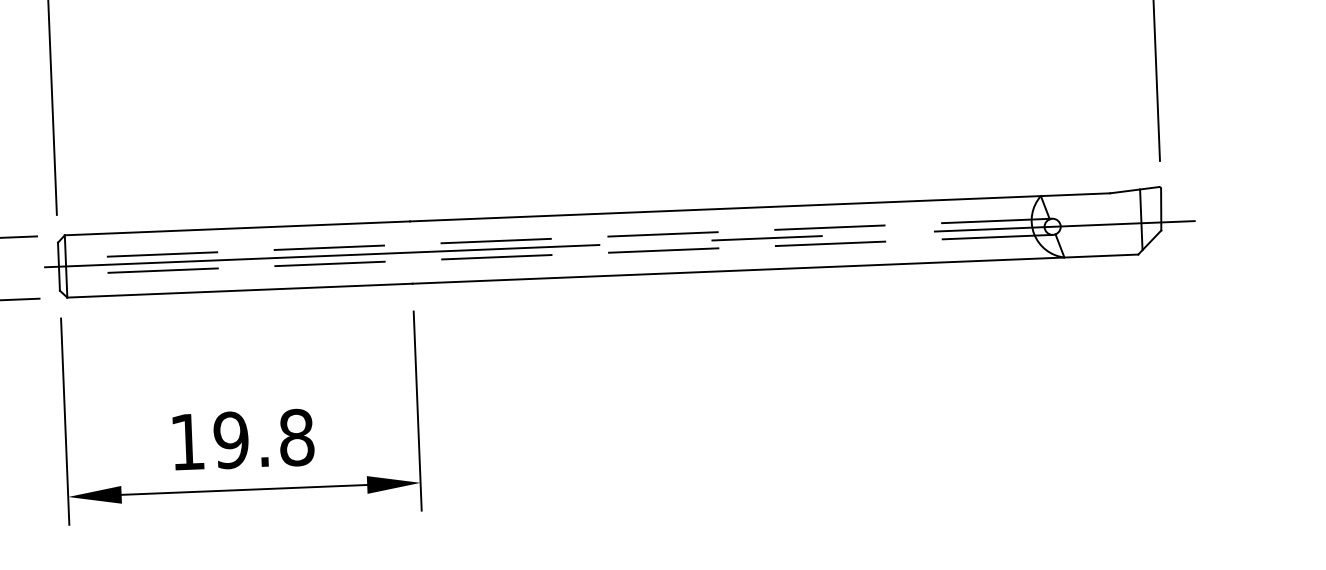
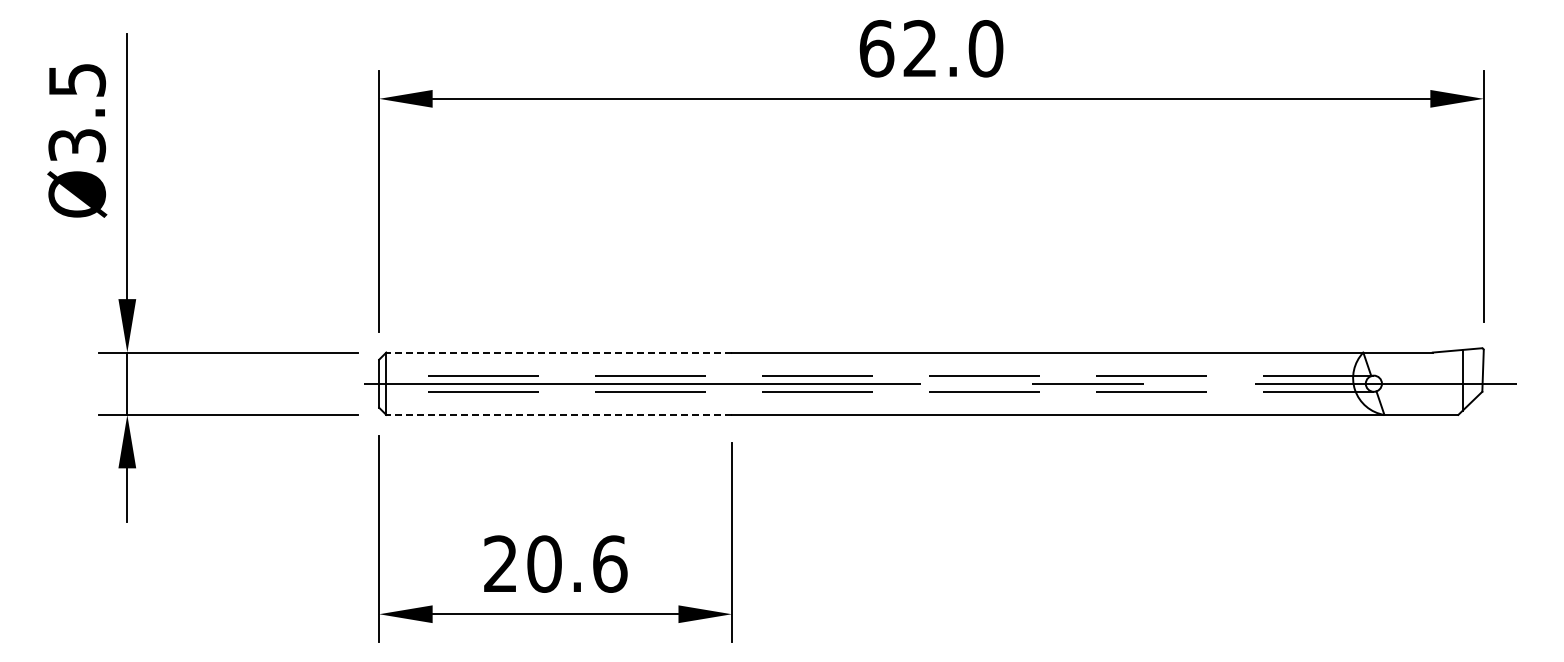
line: (237, 228) -> (559, 352), solid -> dashed
line: (240, 290) -> (559, 414), solid -> dashed
text: (242, 439) -> (555, 563), 19.8 -> 20.6

